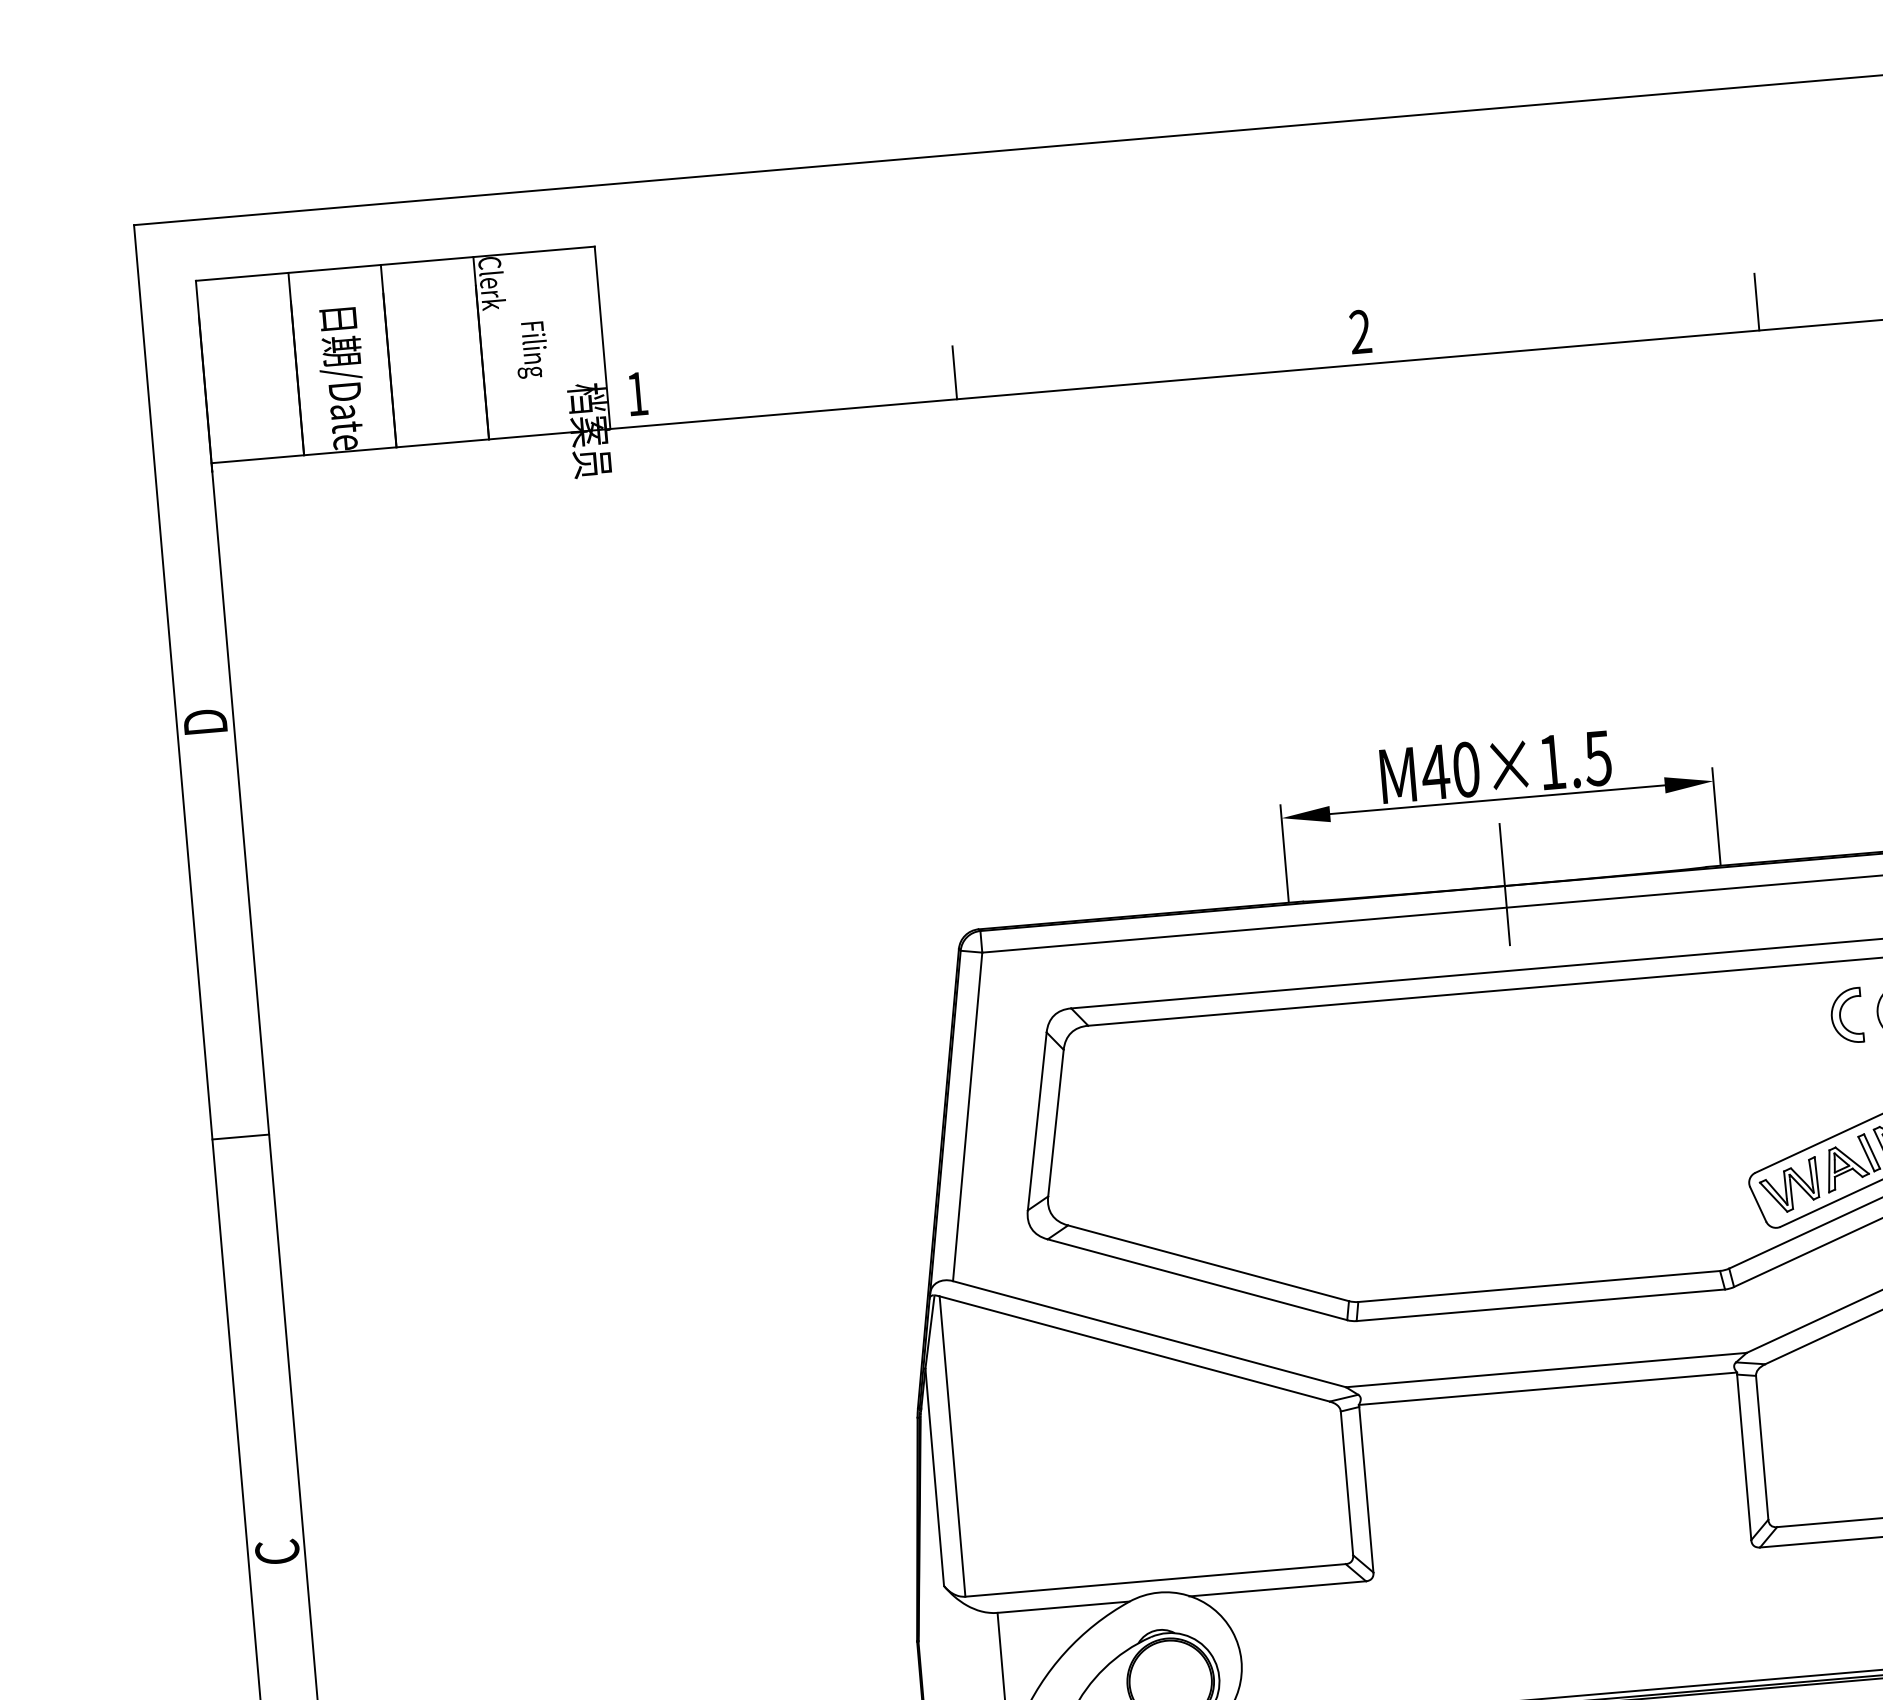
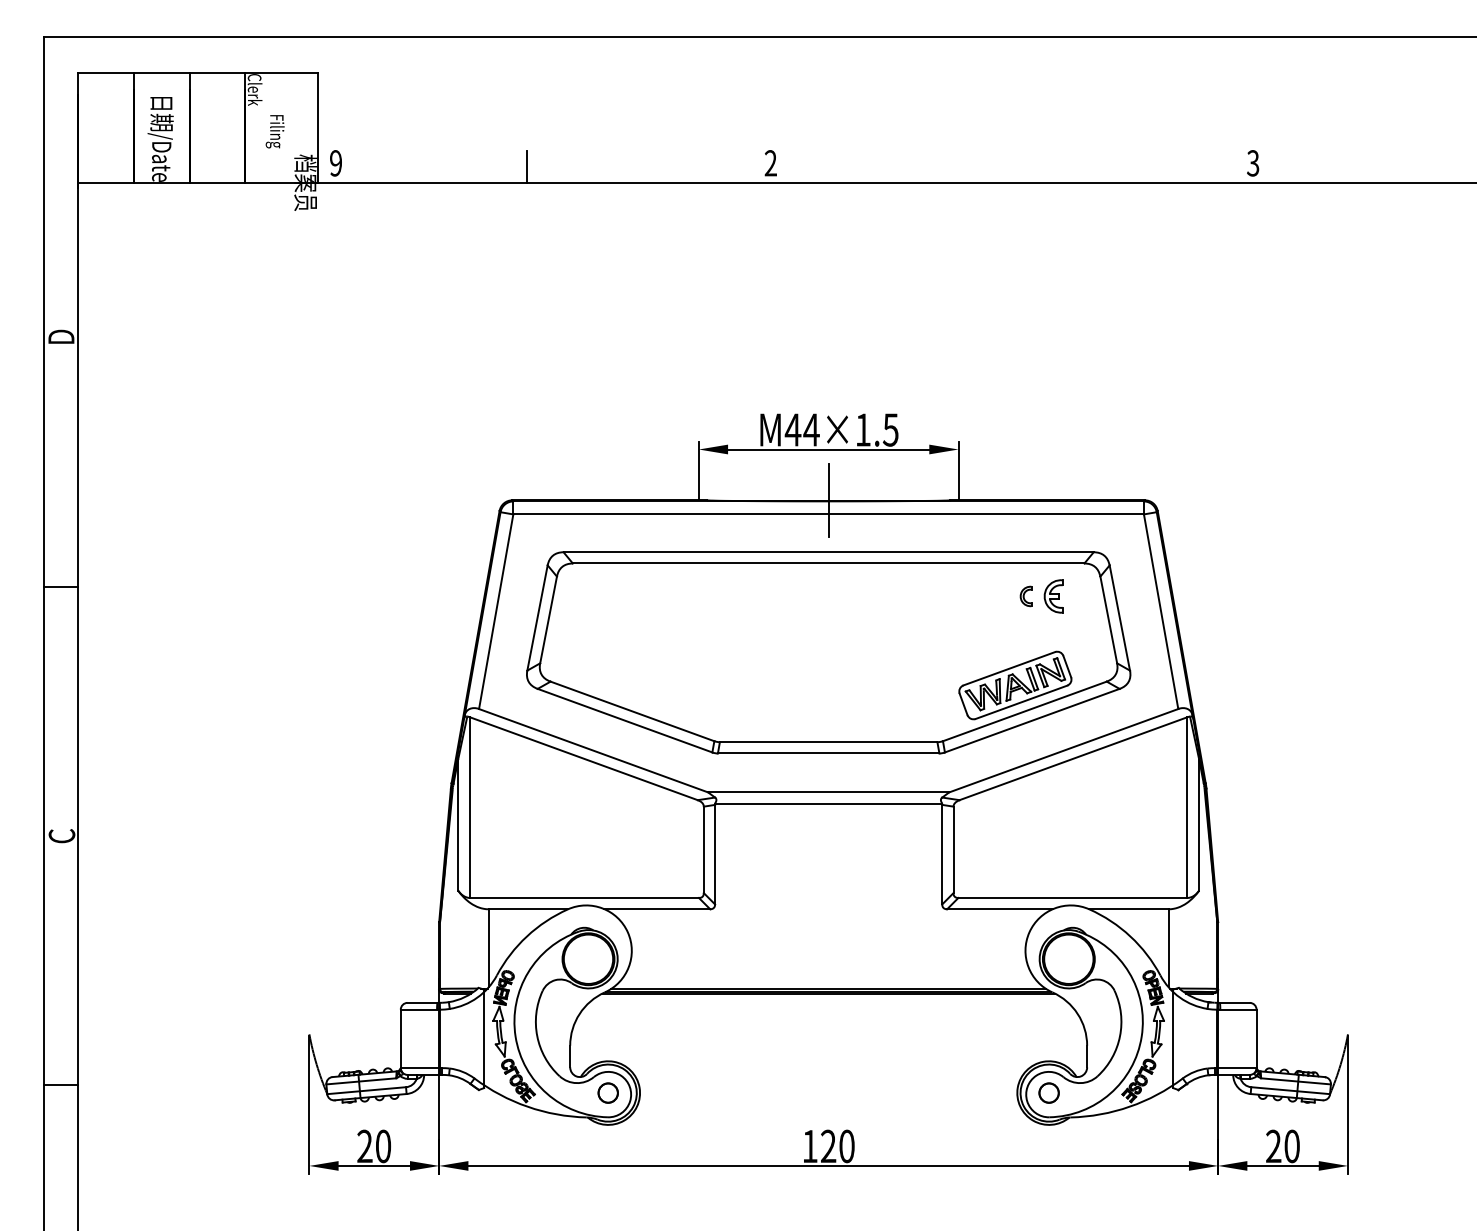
line: (1756, 301) -> (1008, 165), removed
text: (636, 394) -> (335, 163), 1 -> 9
text: (1466, 768) -> (811, 429), M40 -> M44
part: (1845, 1016) -> (1025, 596), size x0.6

